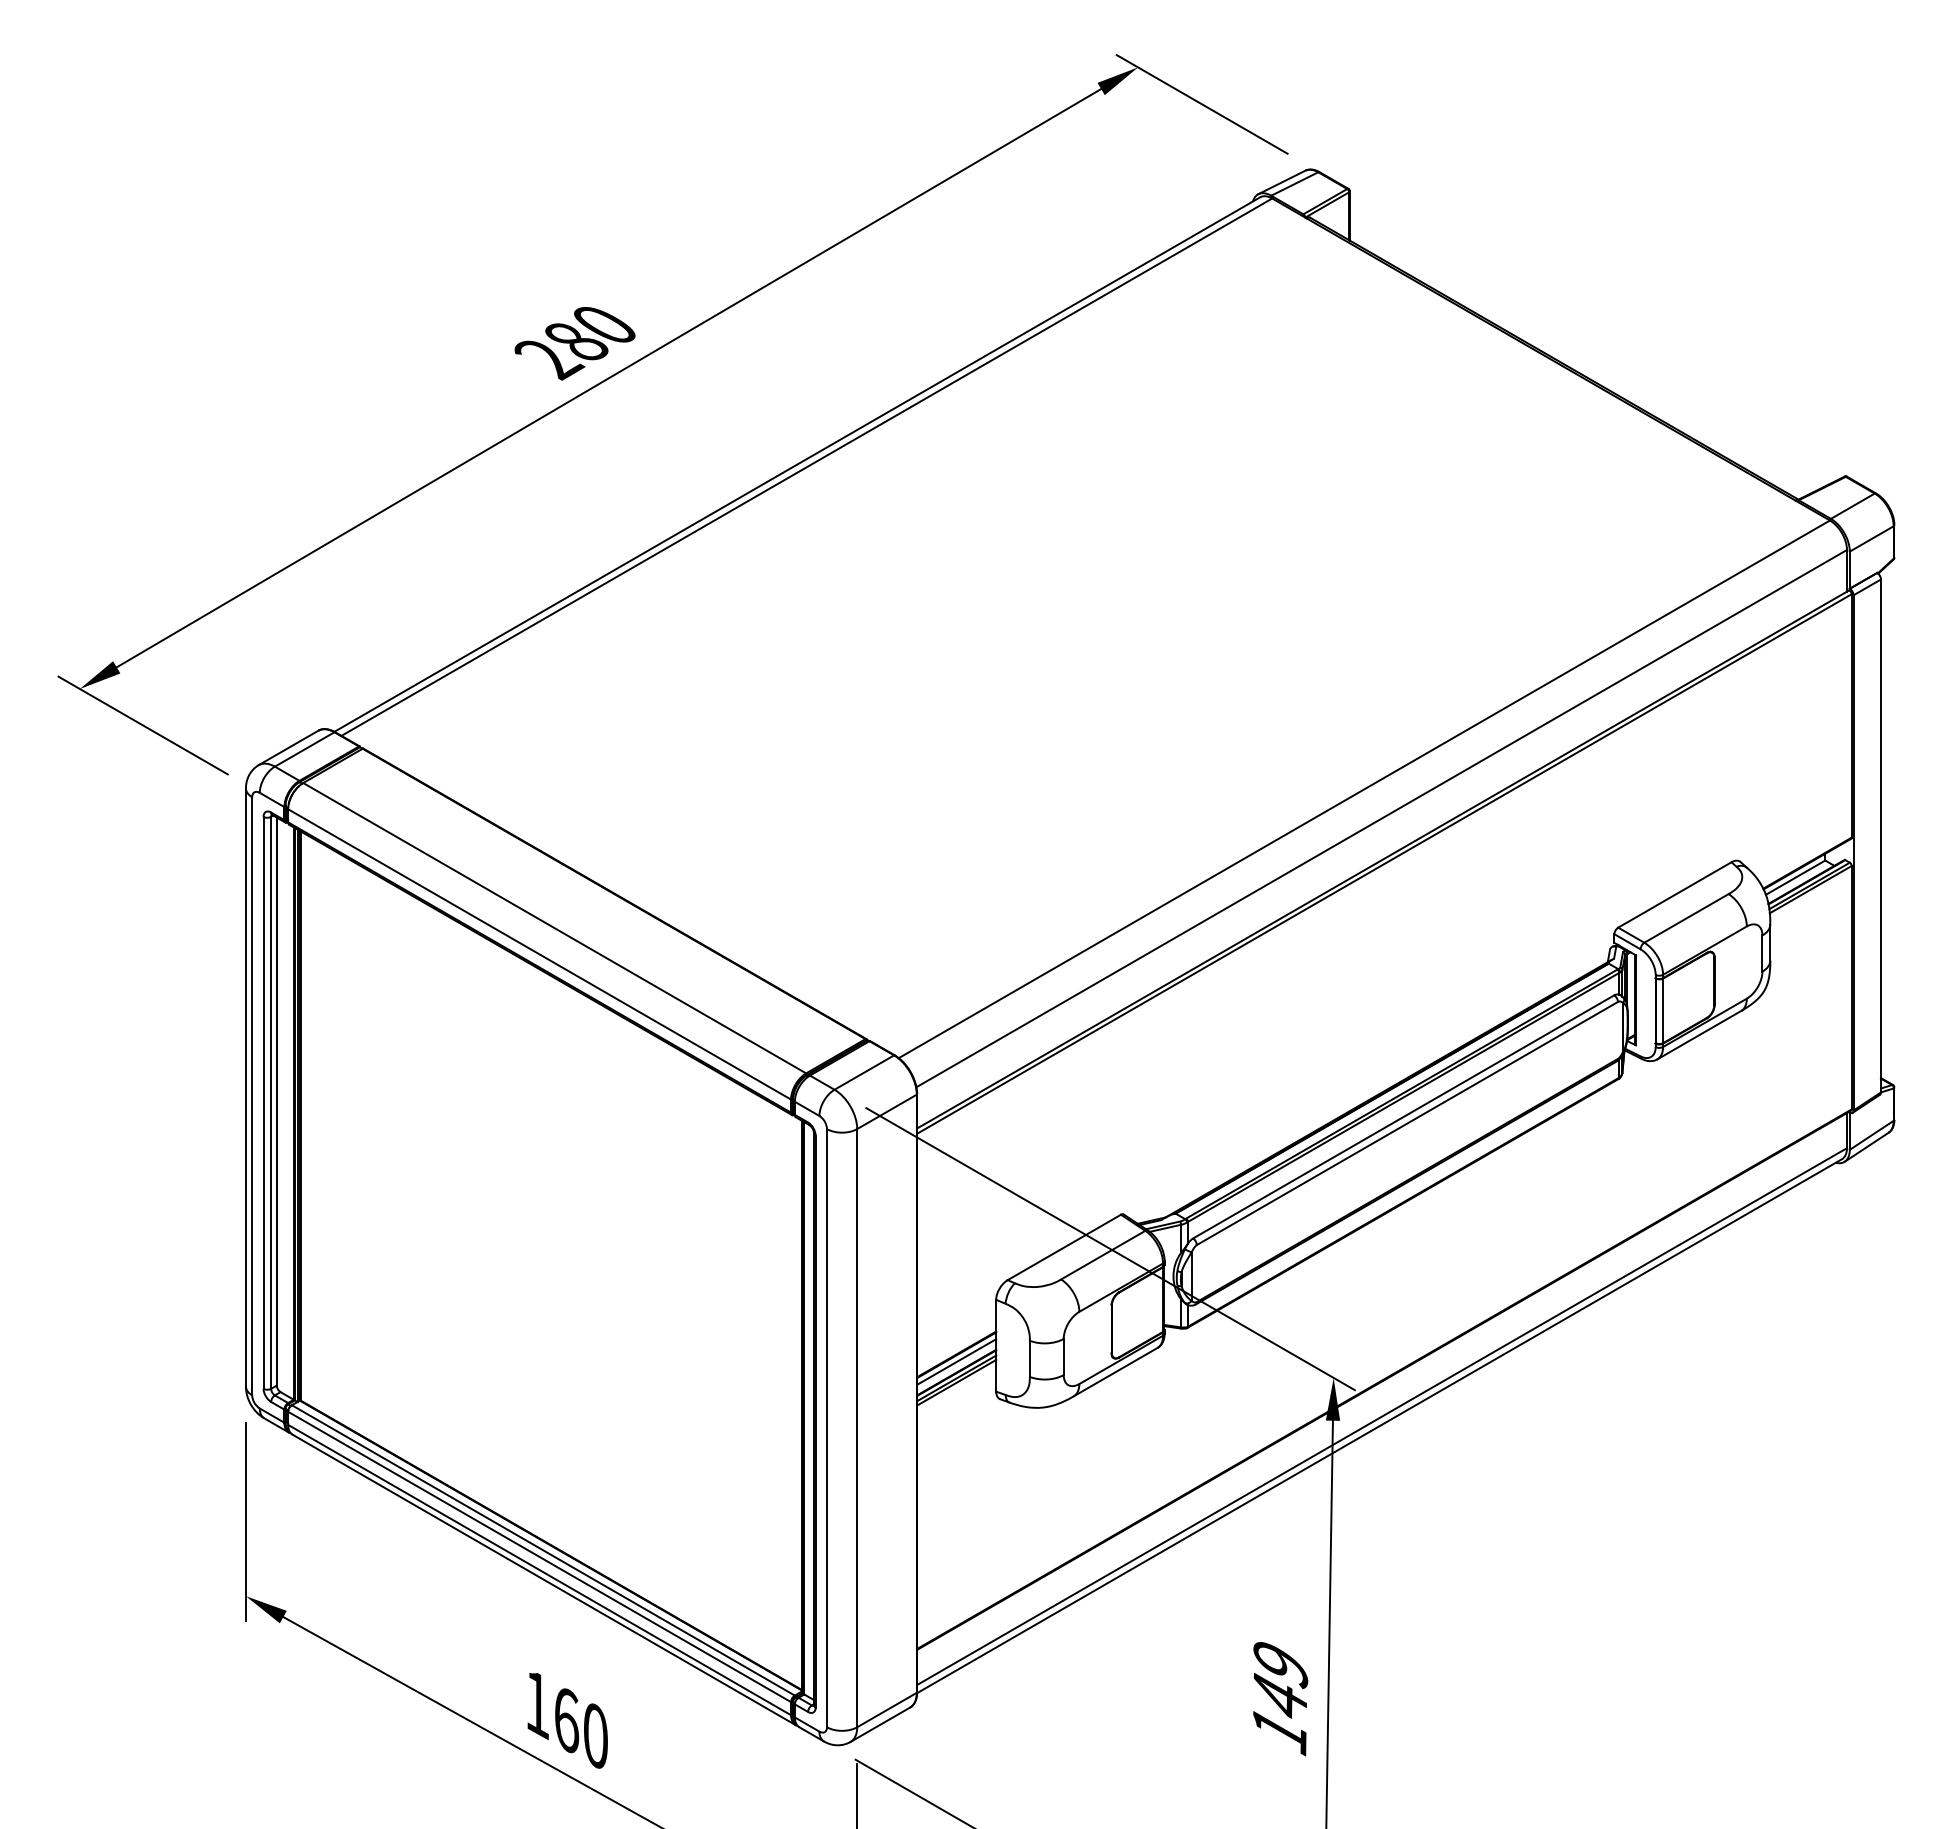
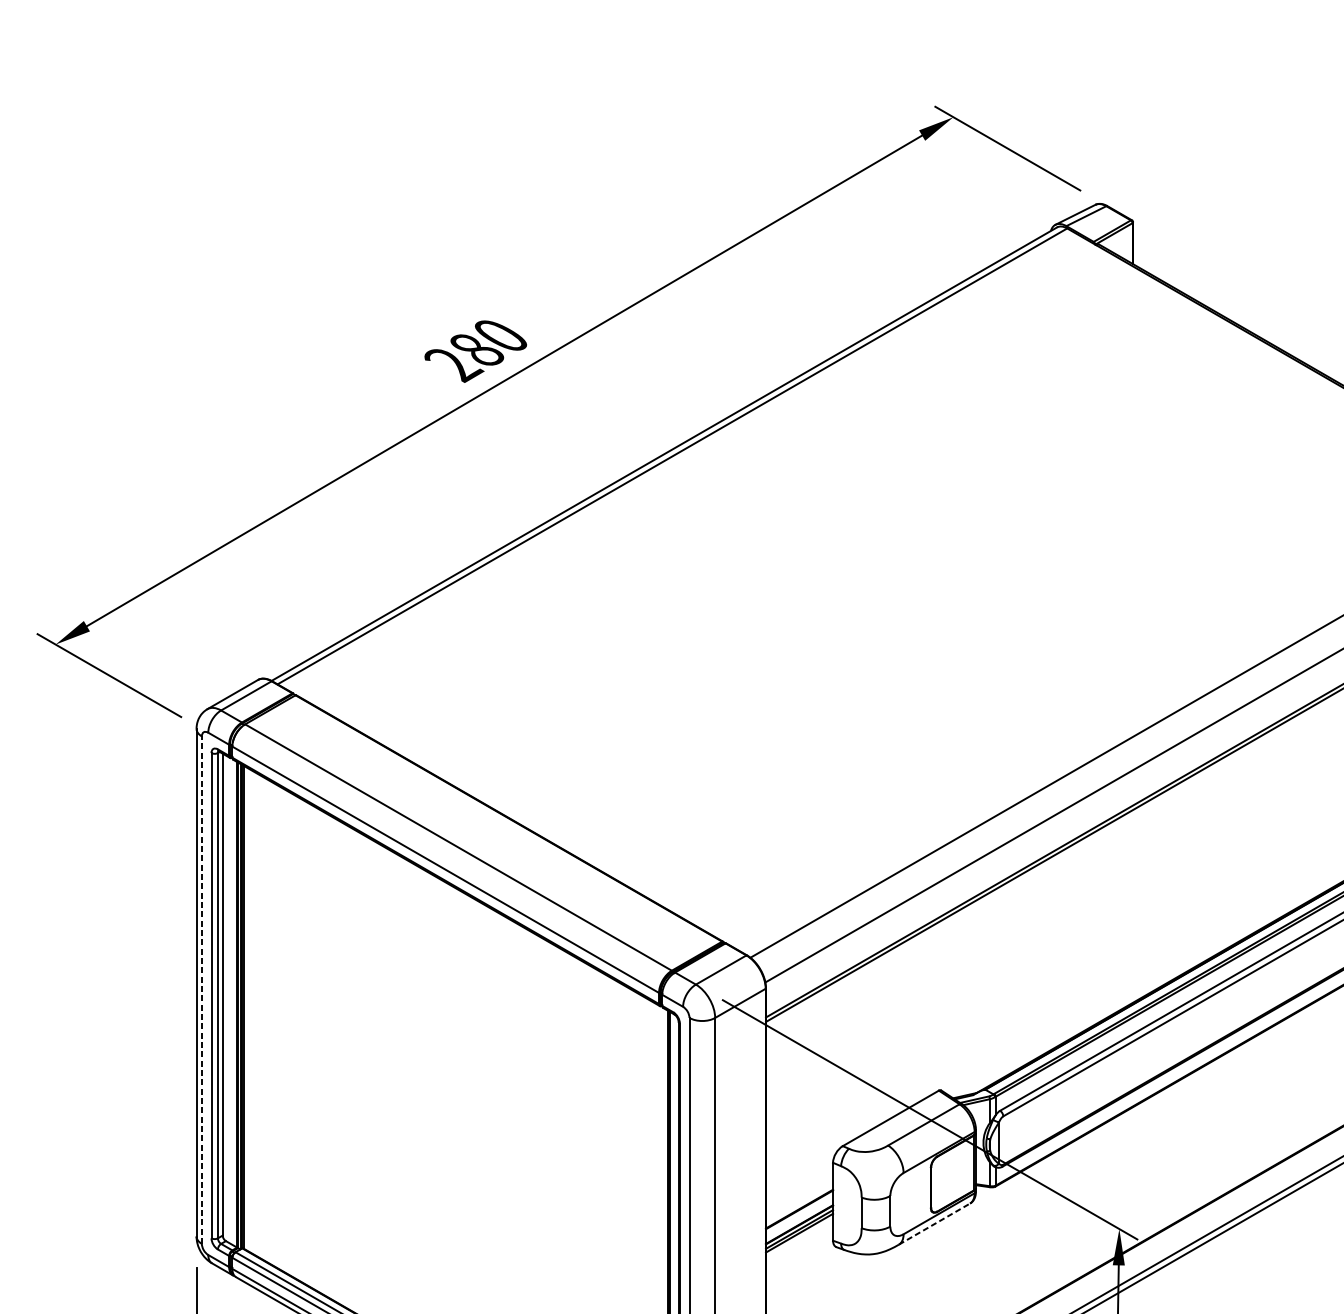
line: (252, 1095) -> (202, 989), solid -> dashed
line: (956, 1361) -> (799, 1215), removed
line: (1116, 1371) -> (935, 1223), solid -> dashed

